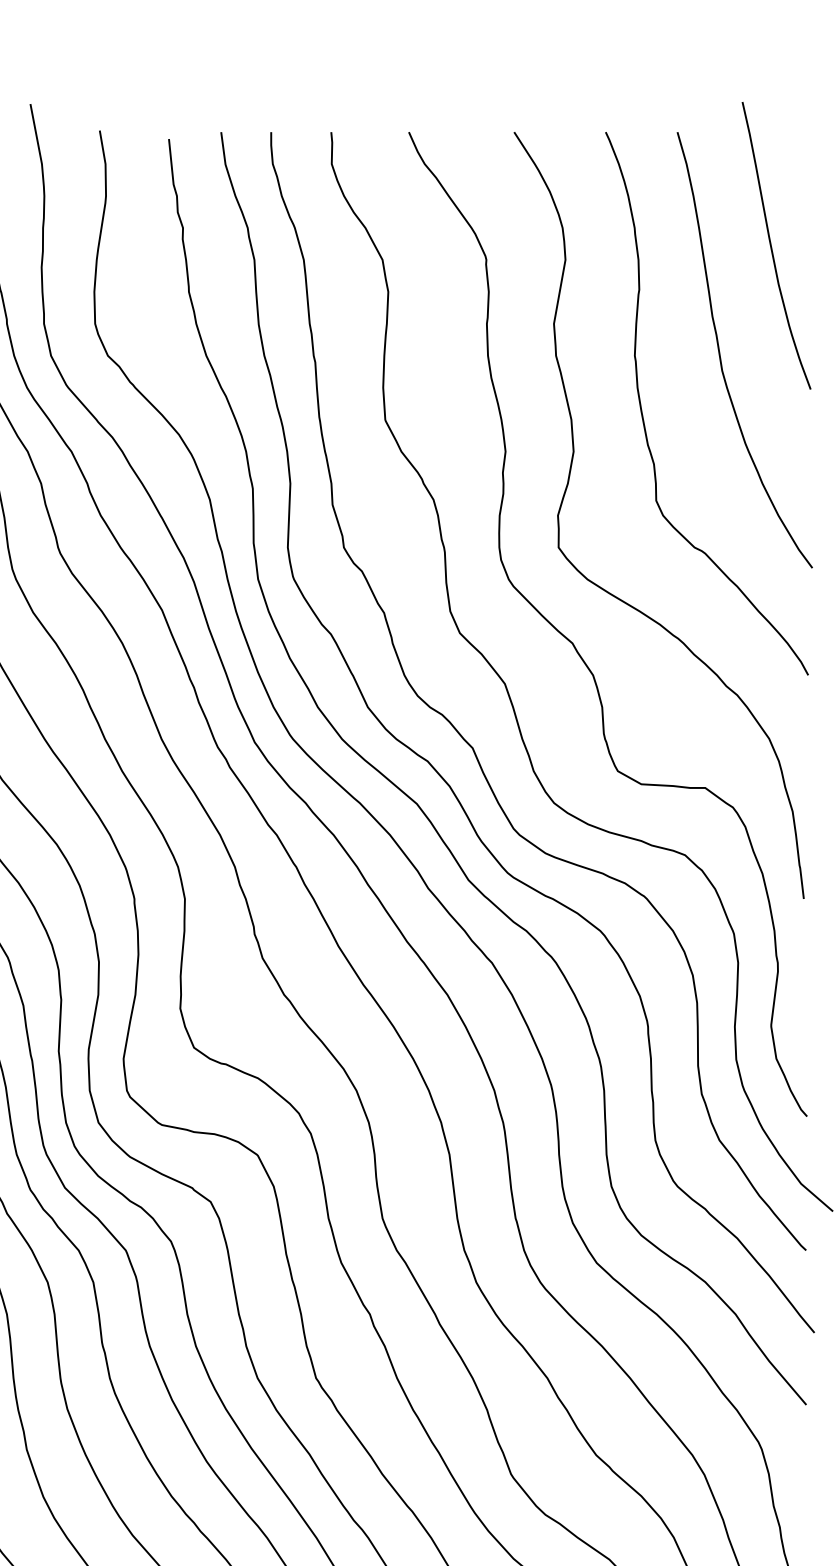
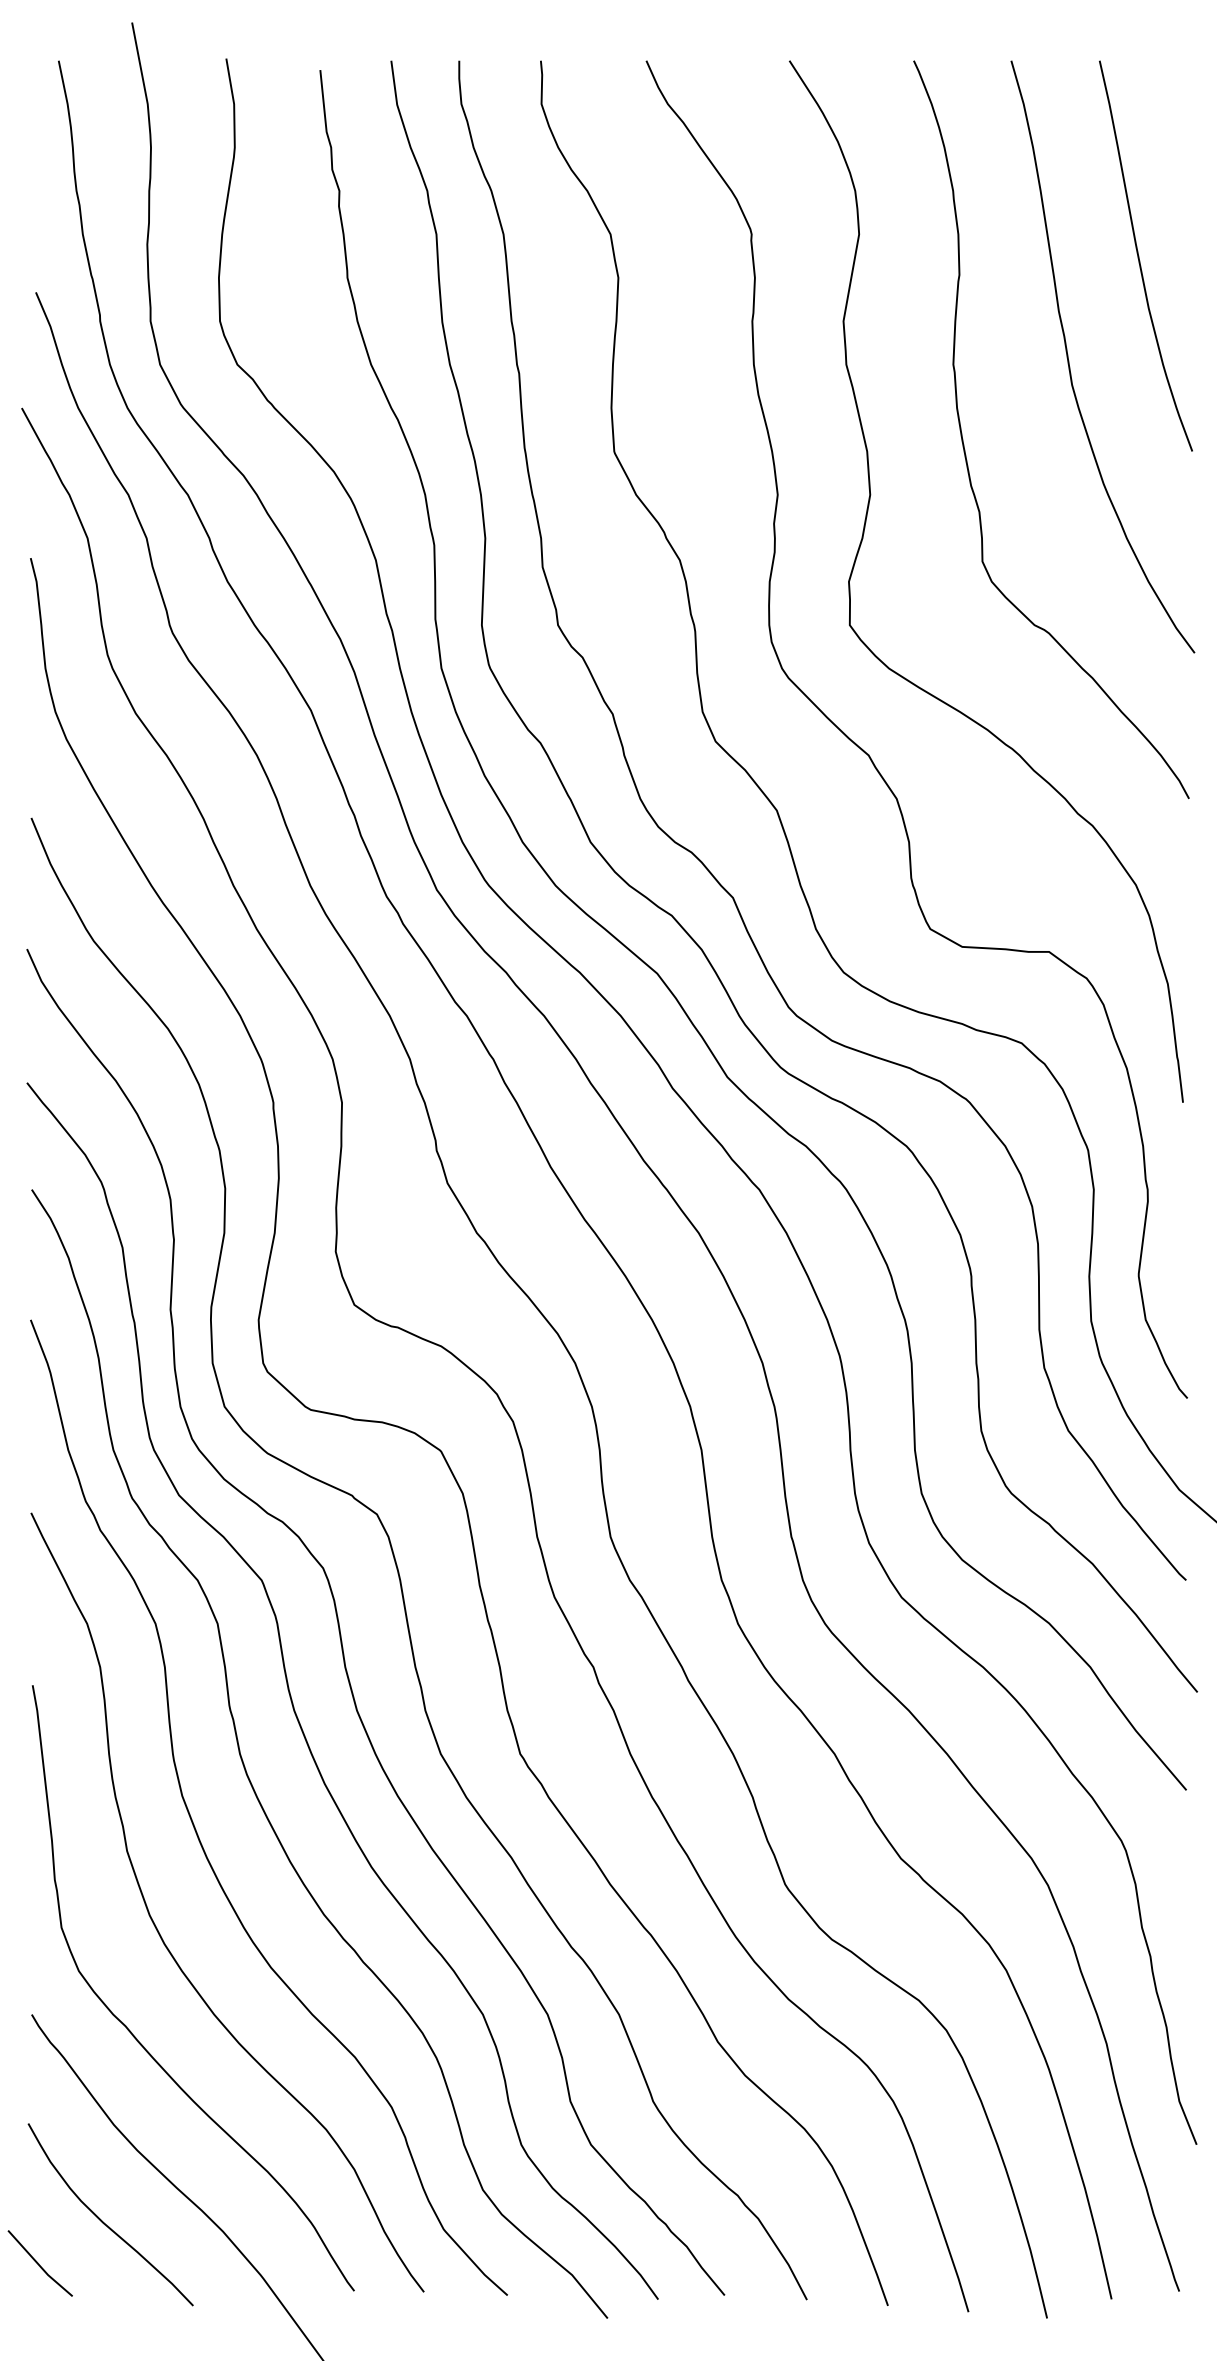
curve: (771, 245) -> (1139, 255), moved

